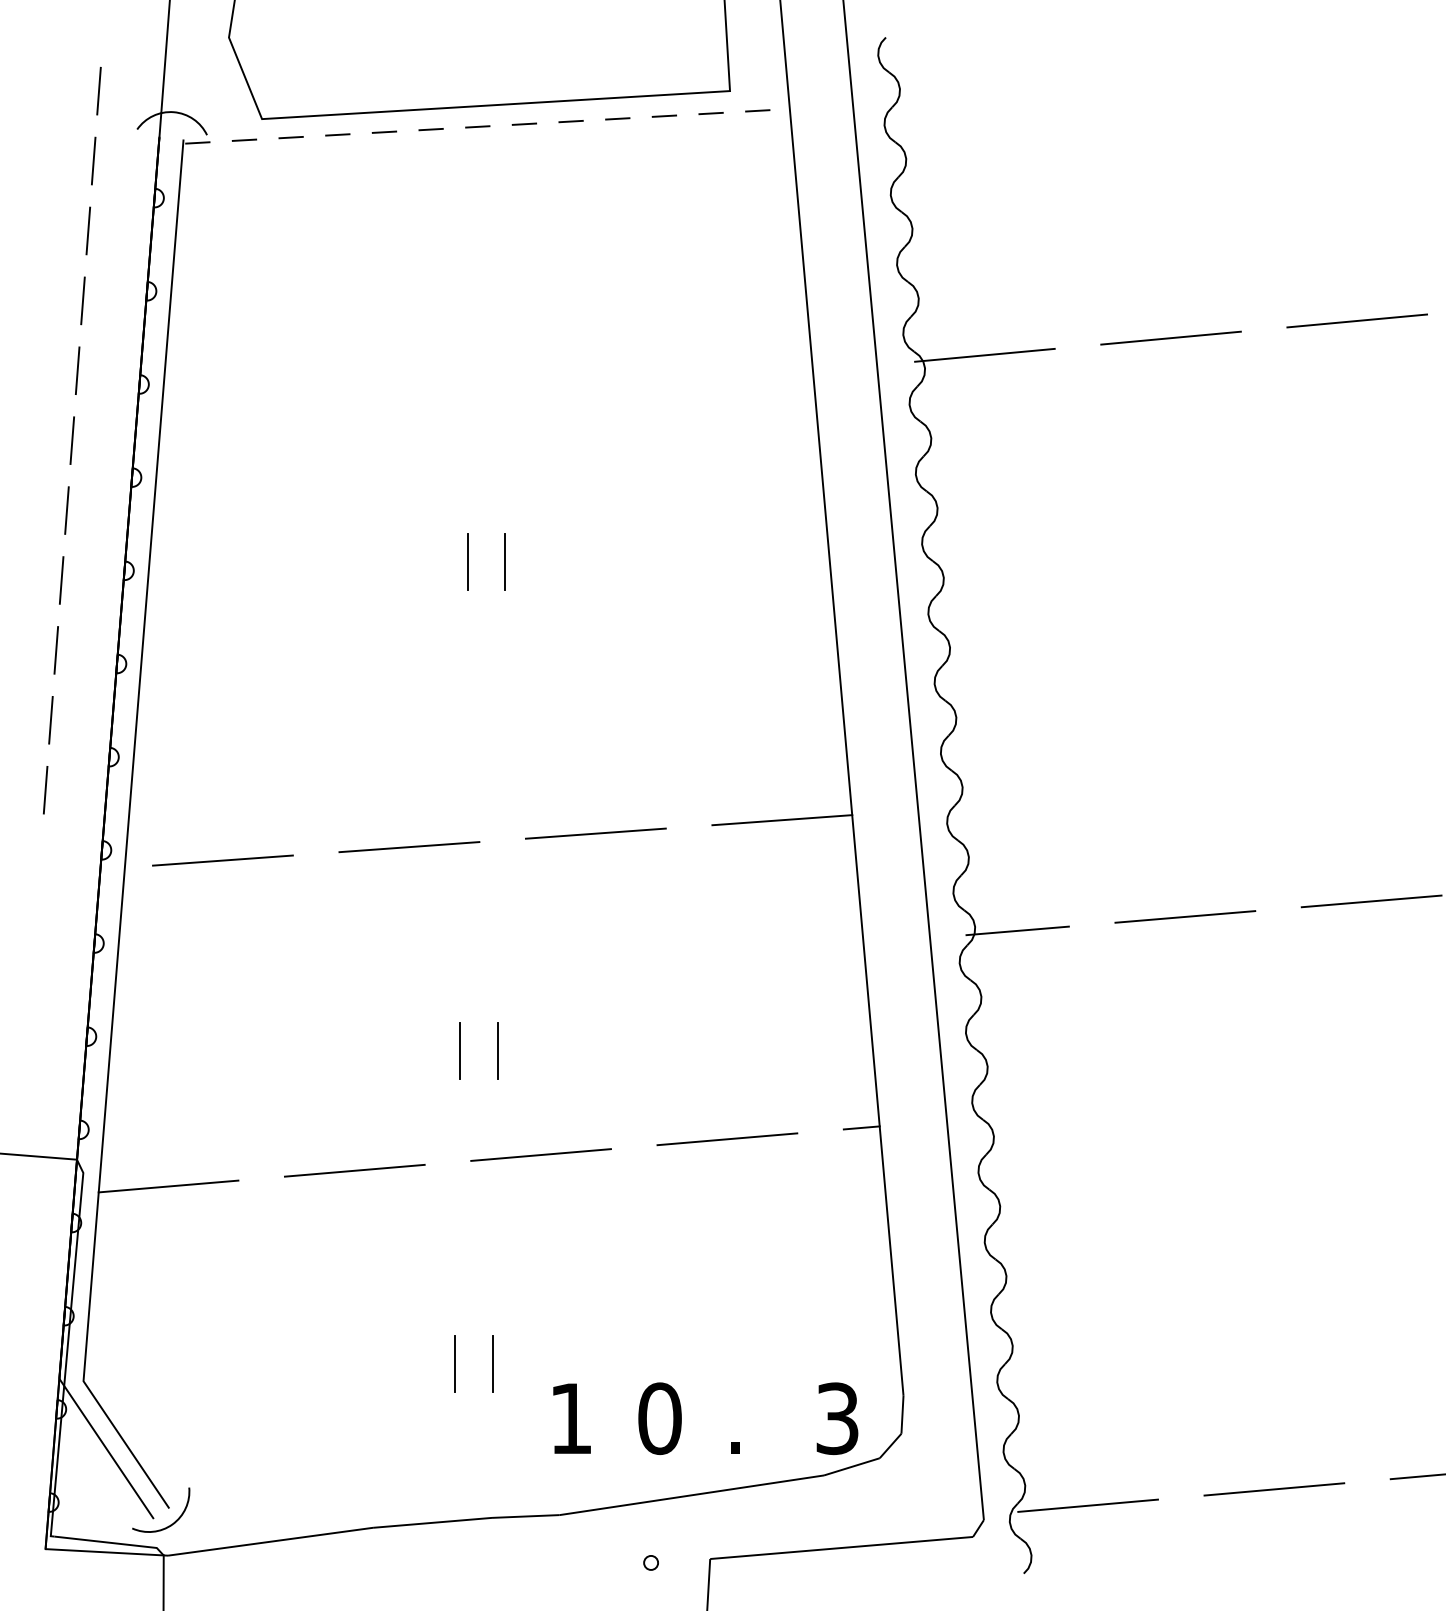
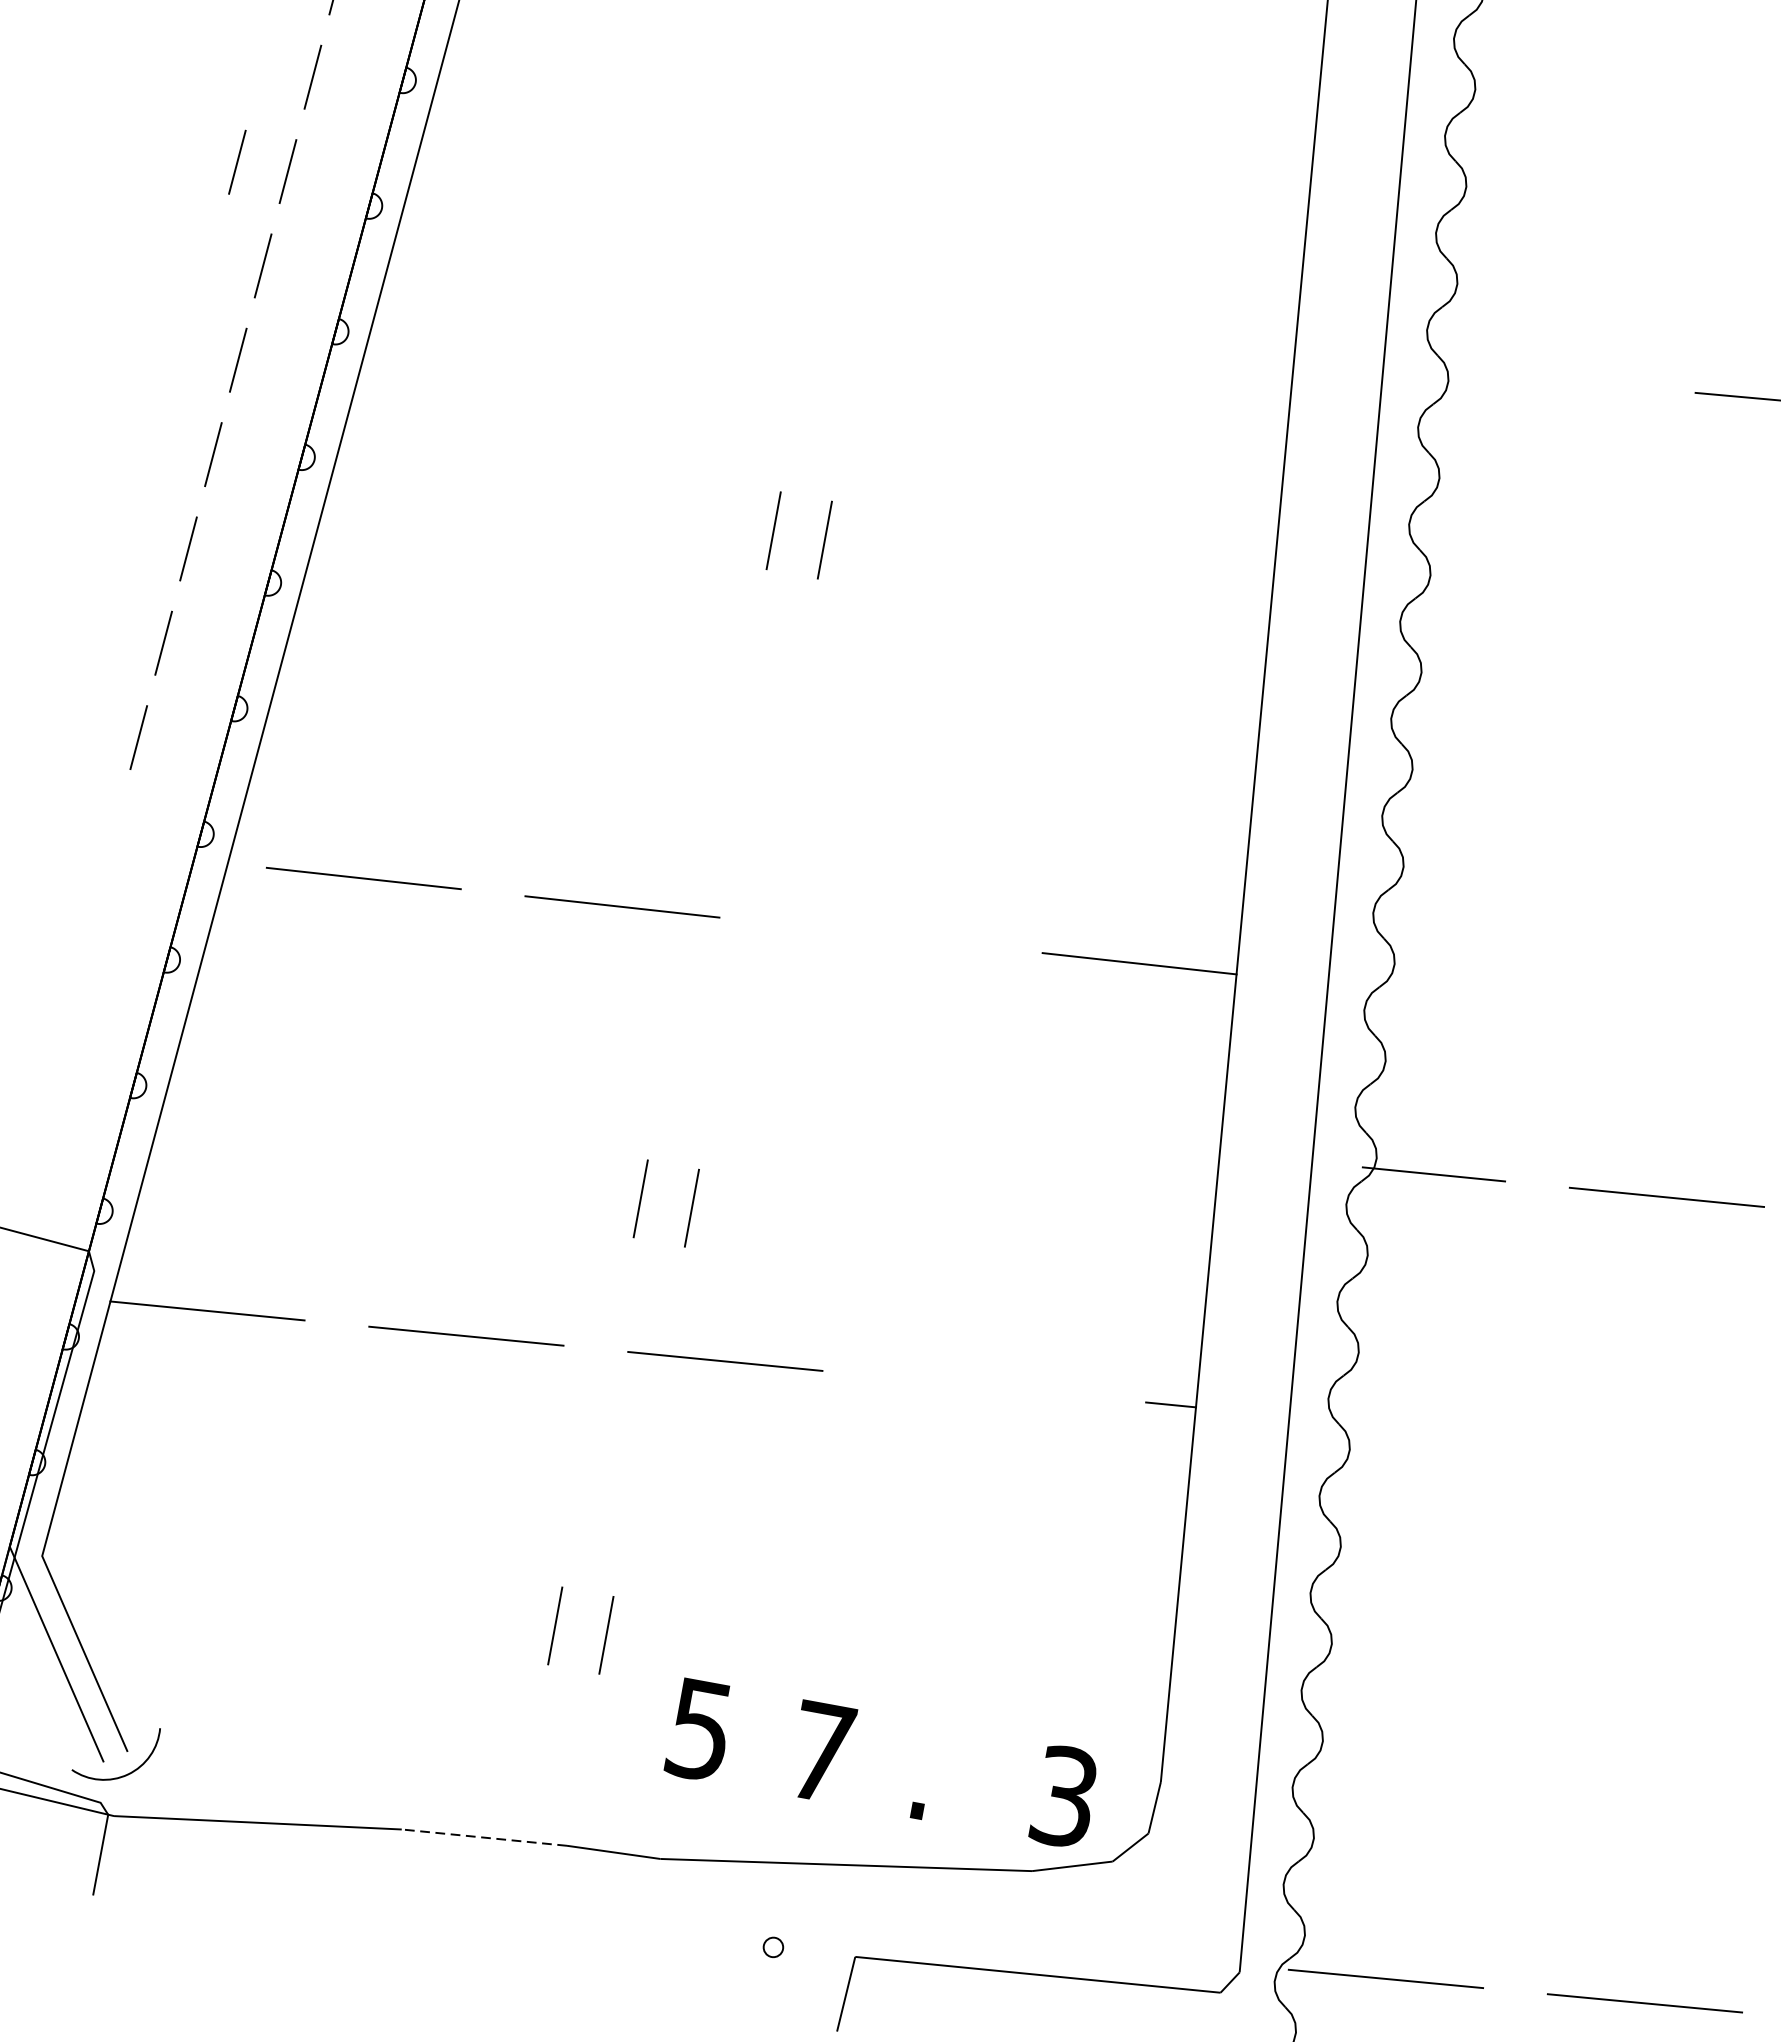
line: (984, 354) -> (1533, 377), removed
line: (40, 370) -> (237, 161), added
line: (595, 833) -> (880, 935), removed
line: (727, 1139) -> (984, 1387), removed
text: (659, 1418) -> (821, 1751), 0 -> 7
text: (570, 1419) -> (699, 1730), 1 -> 5
line: (432, 1522) -> (484, 1837), solid -> dashed

